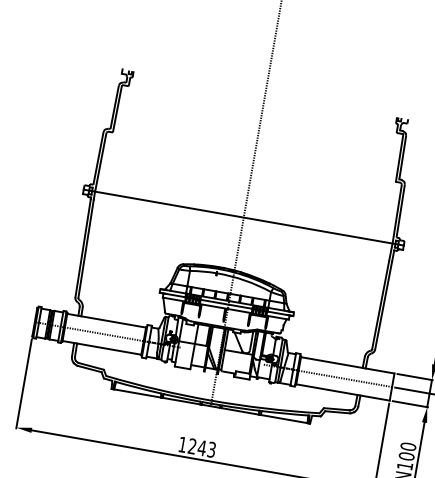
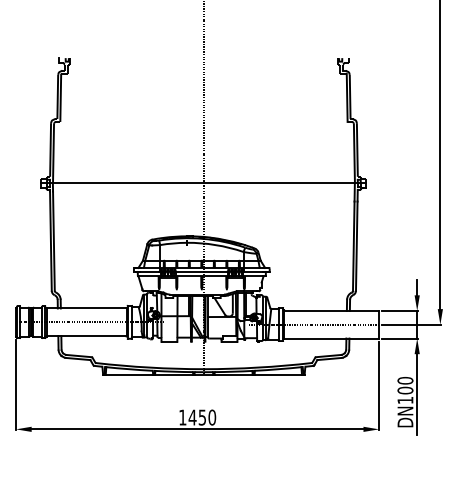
text: (202, 448) -> (202, 417), 1243 -> 1450

